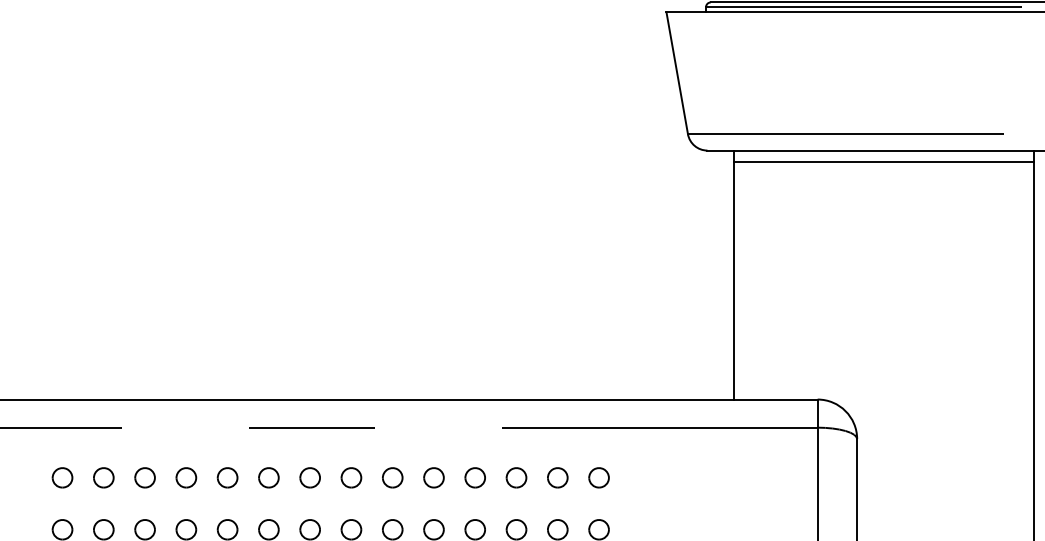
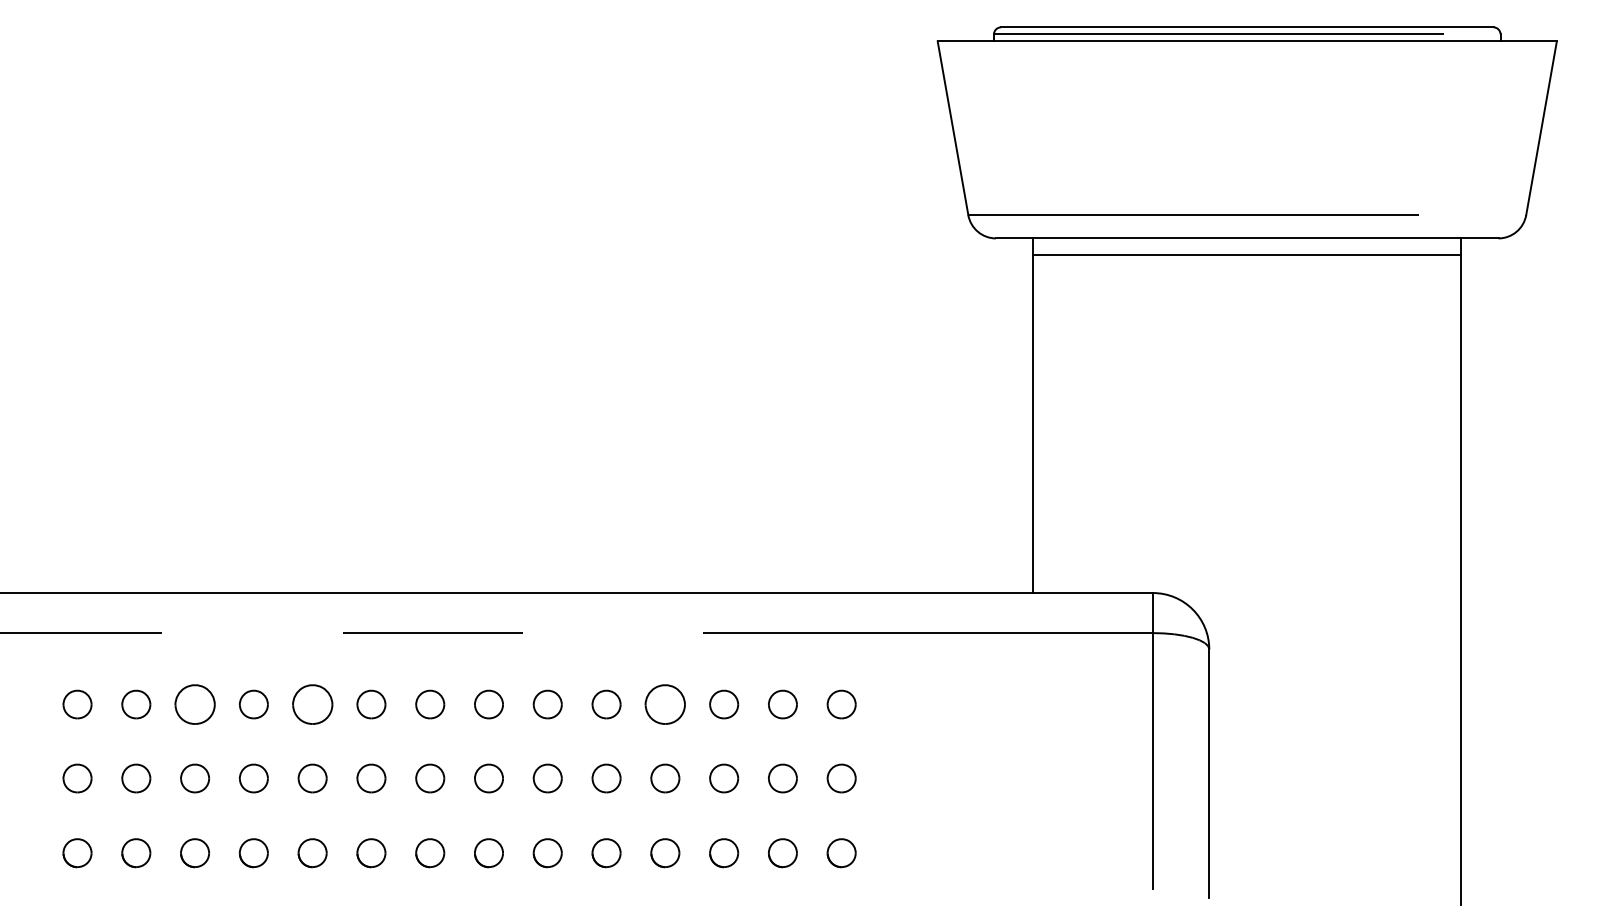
part: (144, 477) -> (194, 704), size x1.4
part: (227, 477) -> (312, 704), size x1.4
part: (475, 477) -> (665, 704), size x1.4

